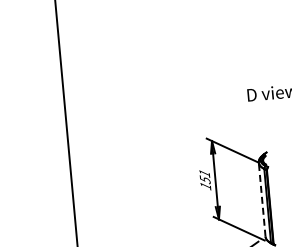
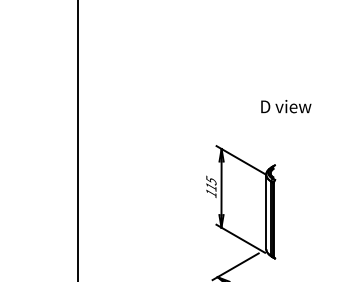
text: (205, 176) -> (211, 183), 151 -> 115
line: (262, 199) -> (266, 211), dashed -> solid

